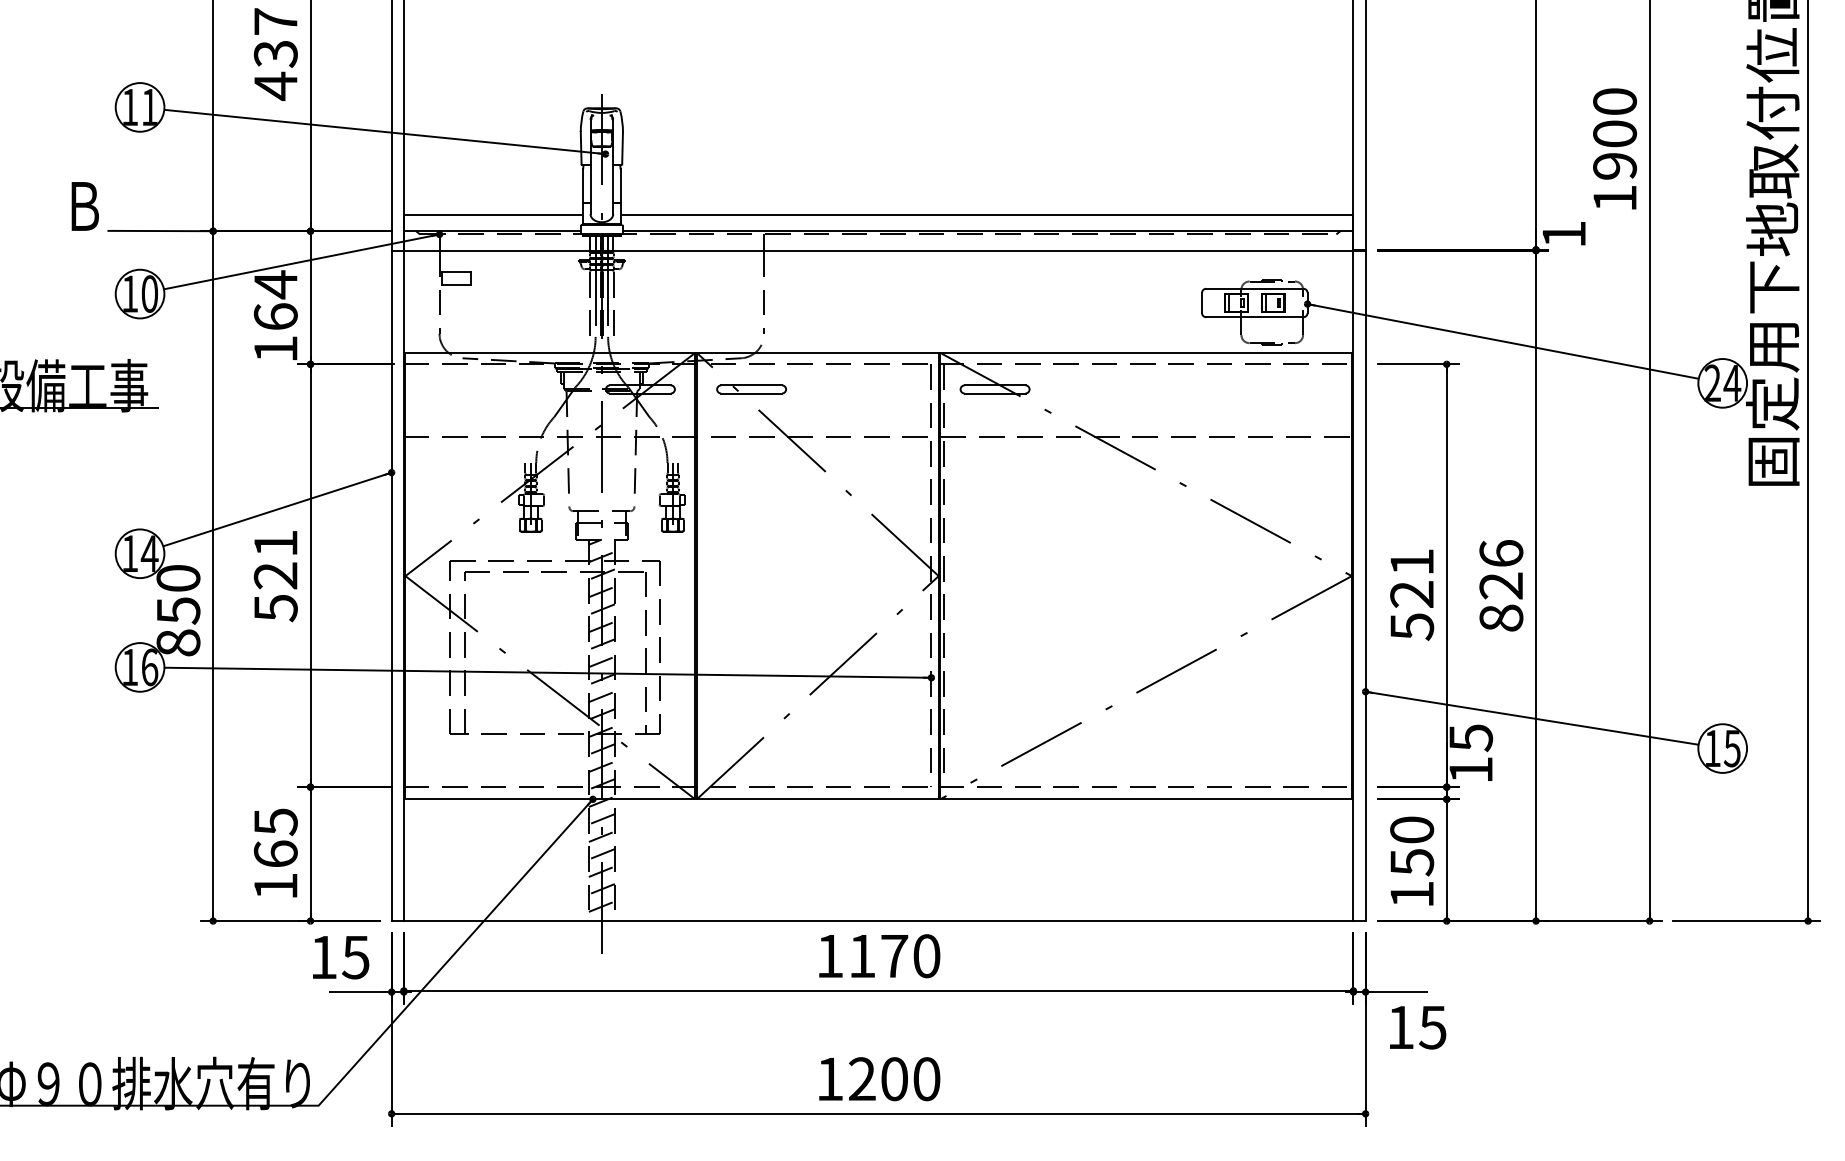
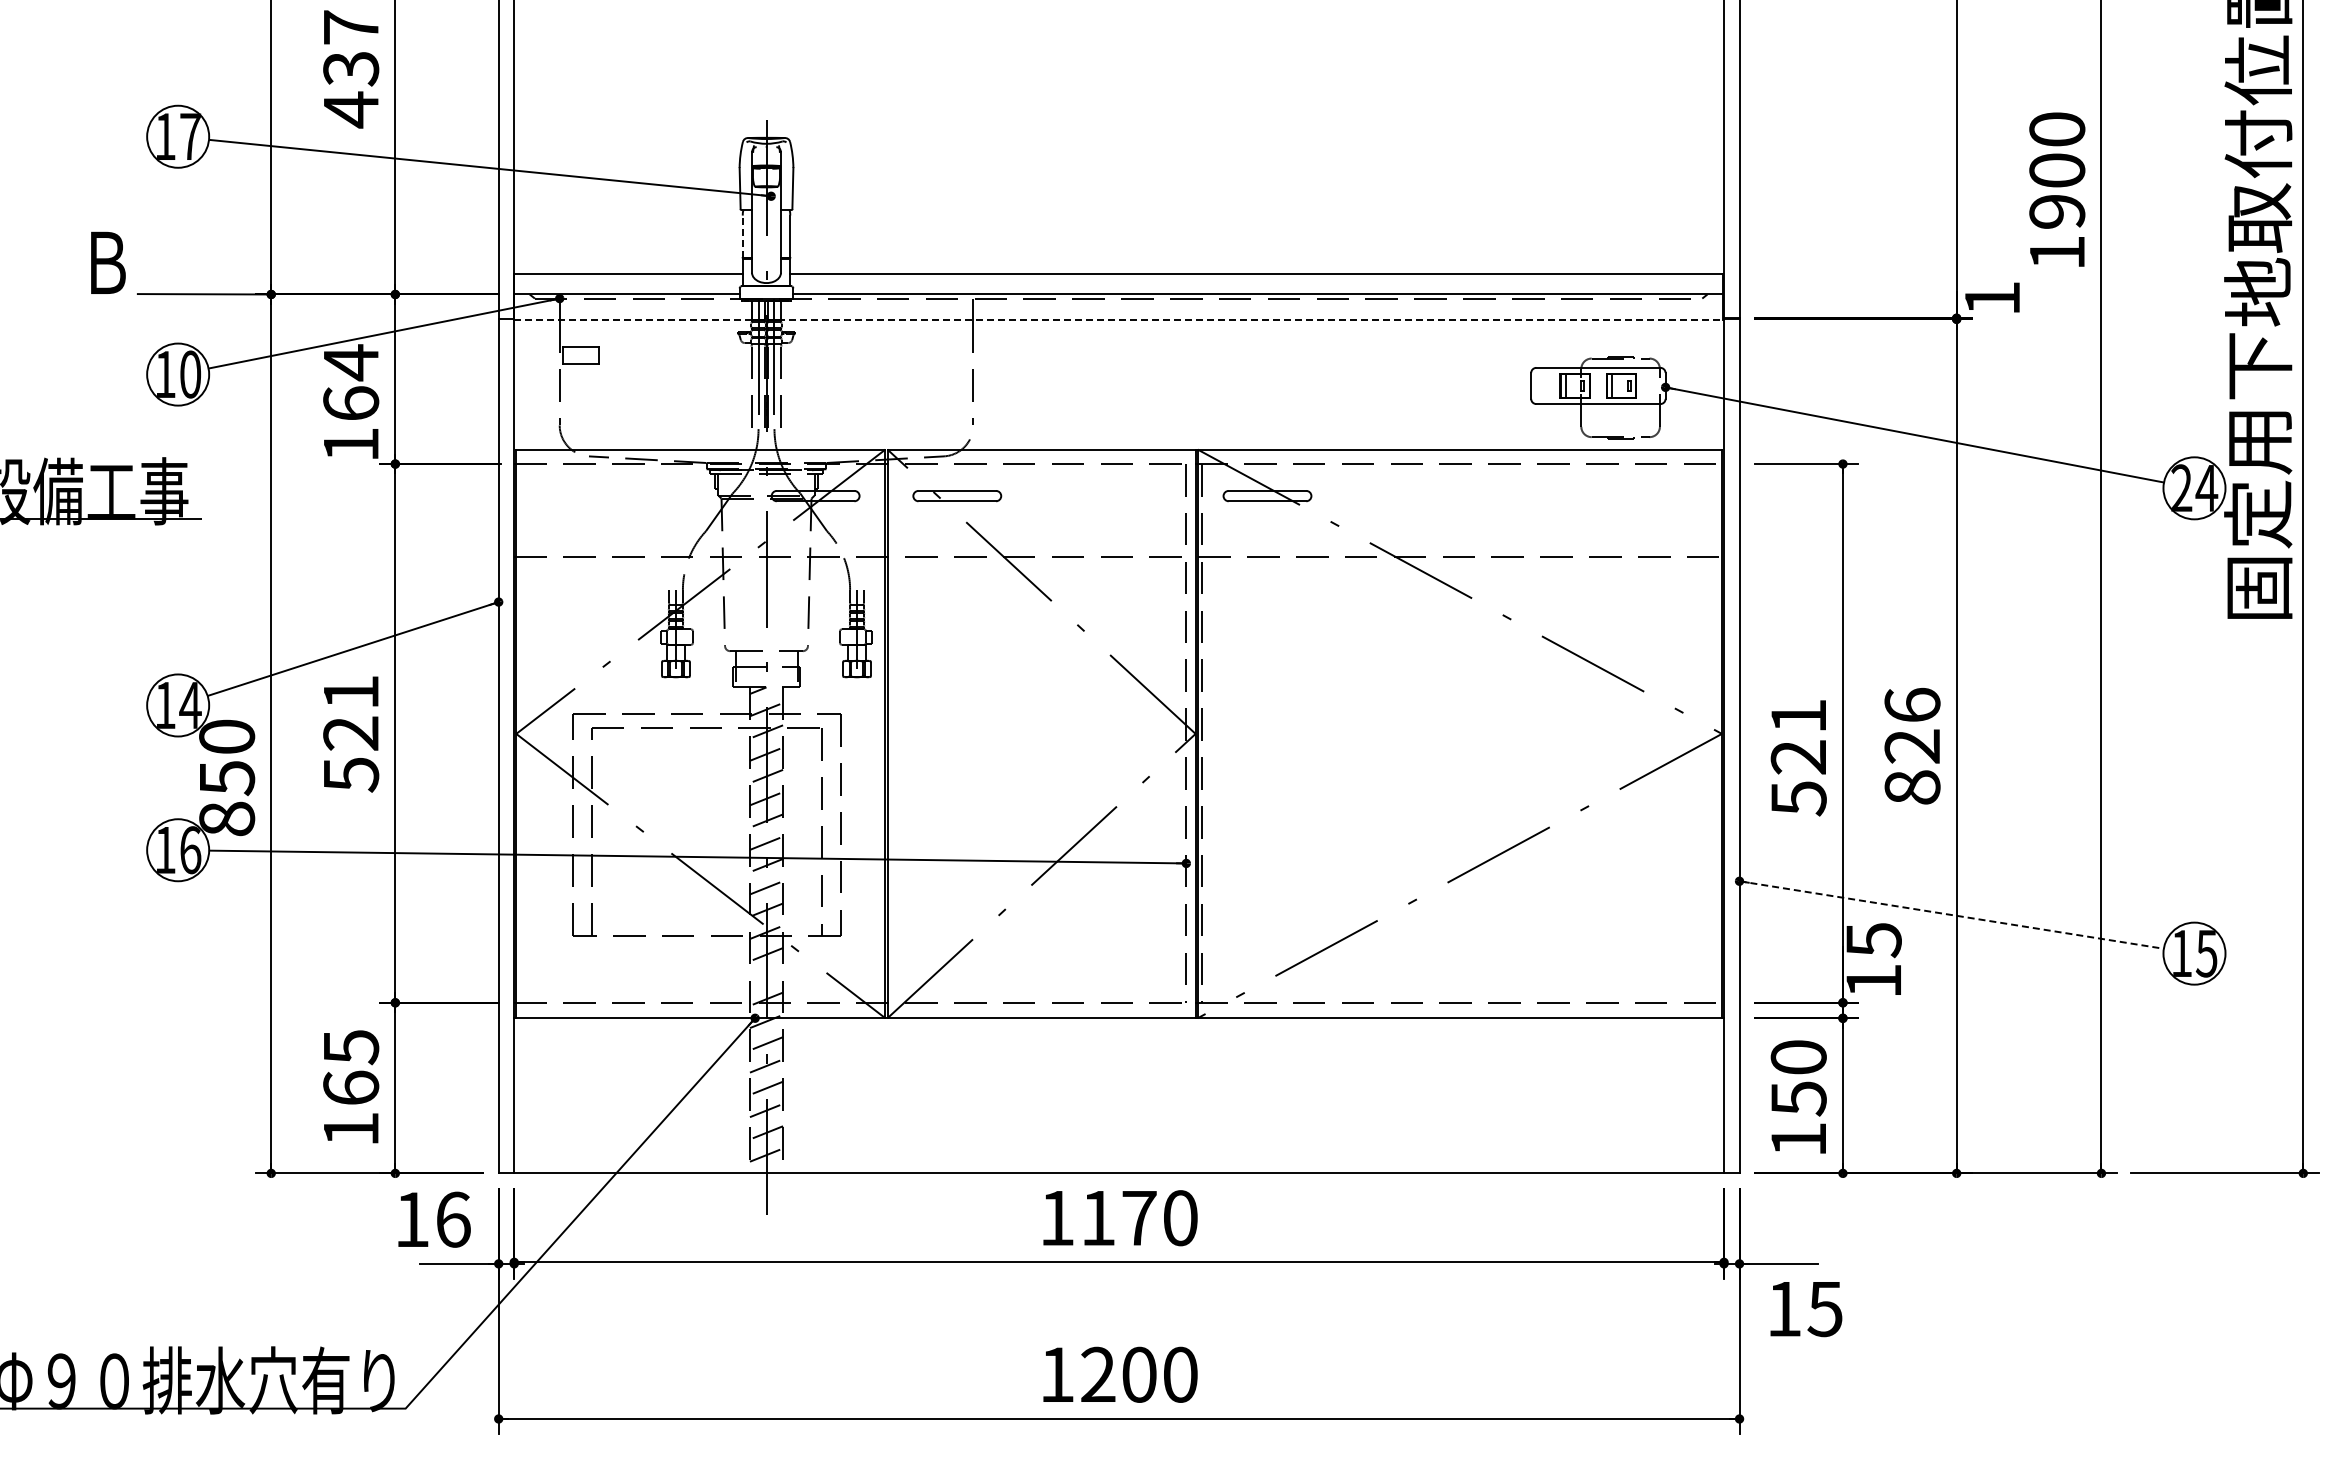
text: (149, 107) -> (190, 136), 11 -> 17
line: (583, 185) -> (742, 236), solid -> dashed
line: (878, 251) -> (1119, 320), solid -> dashed
line: (1531, 718) -> (1951, 915), solid -> dashed
line: (601, 766) -> (766, 976), removed
text: (355, 957) -> (452, 1219), 15 -> 16

